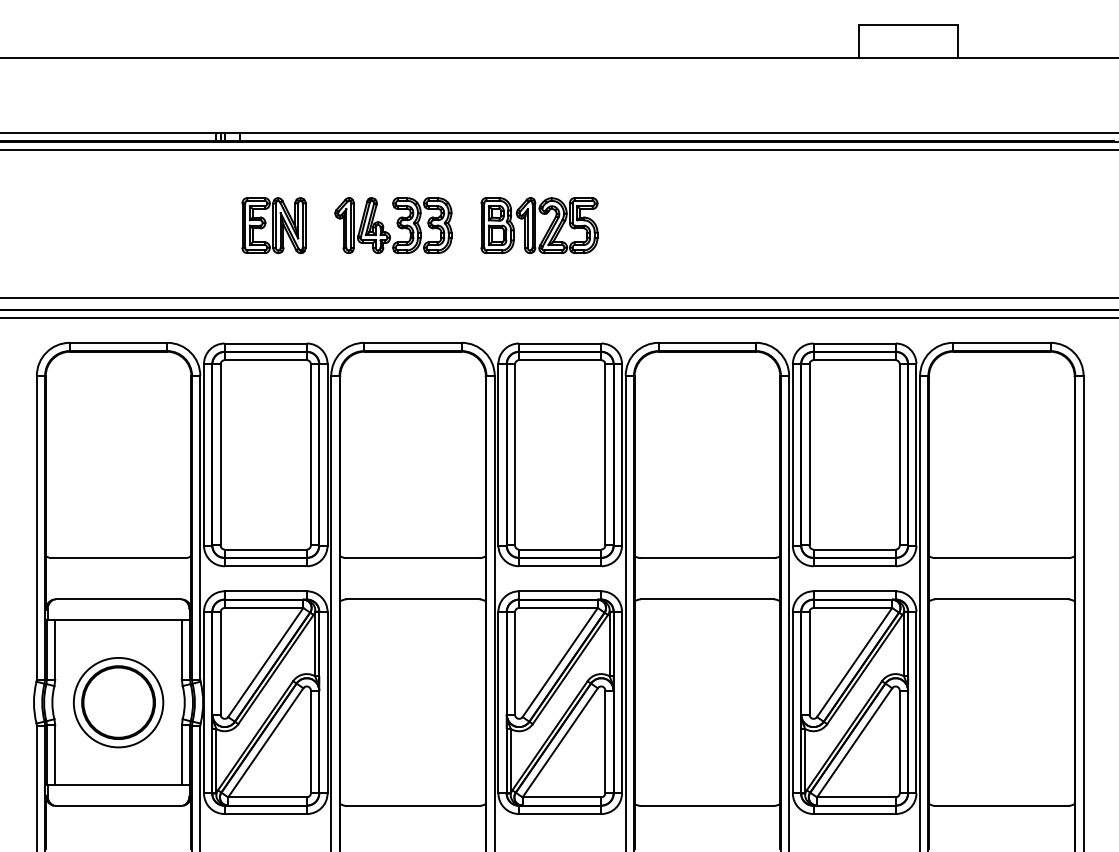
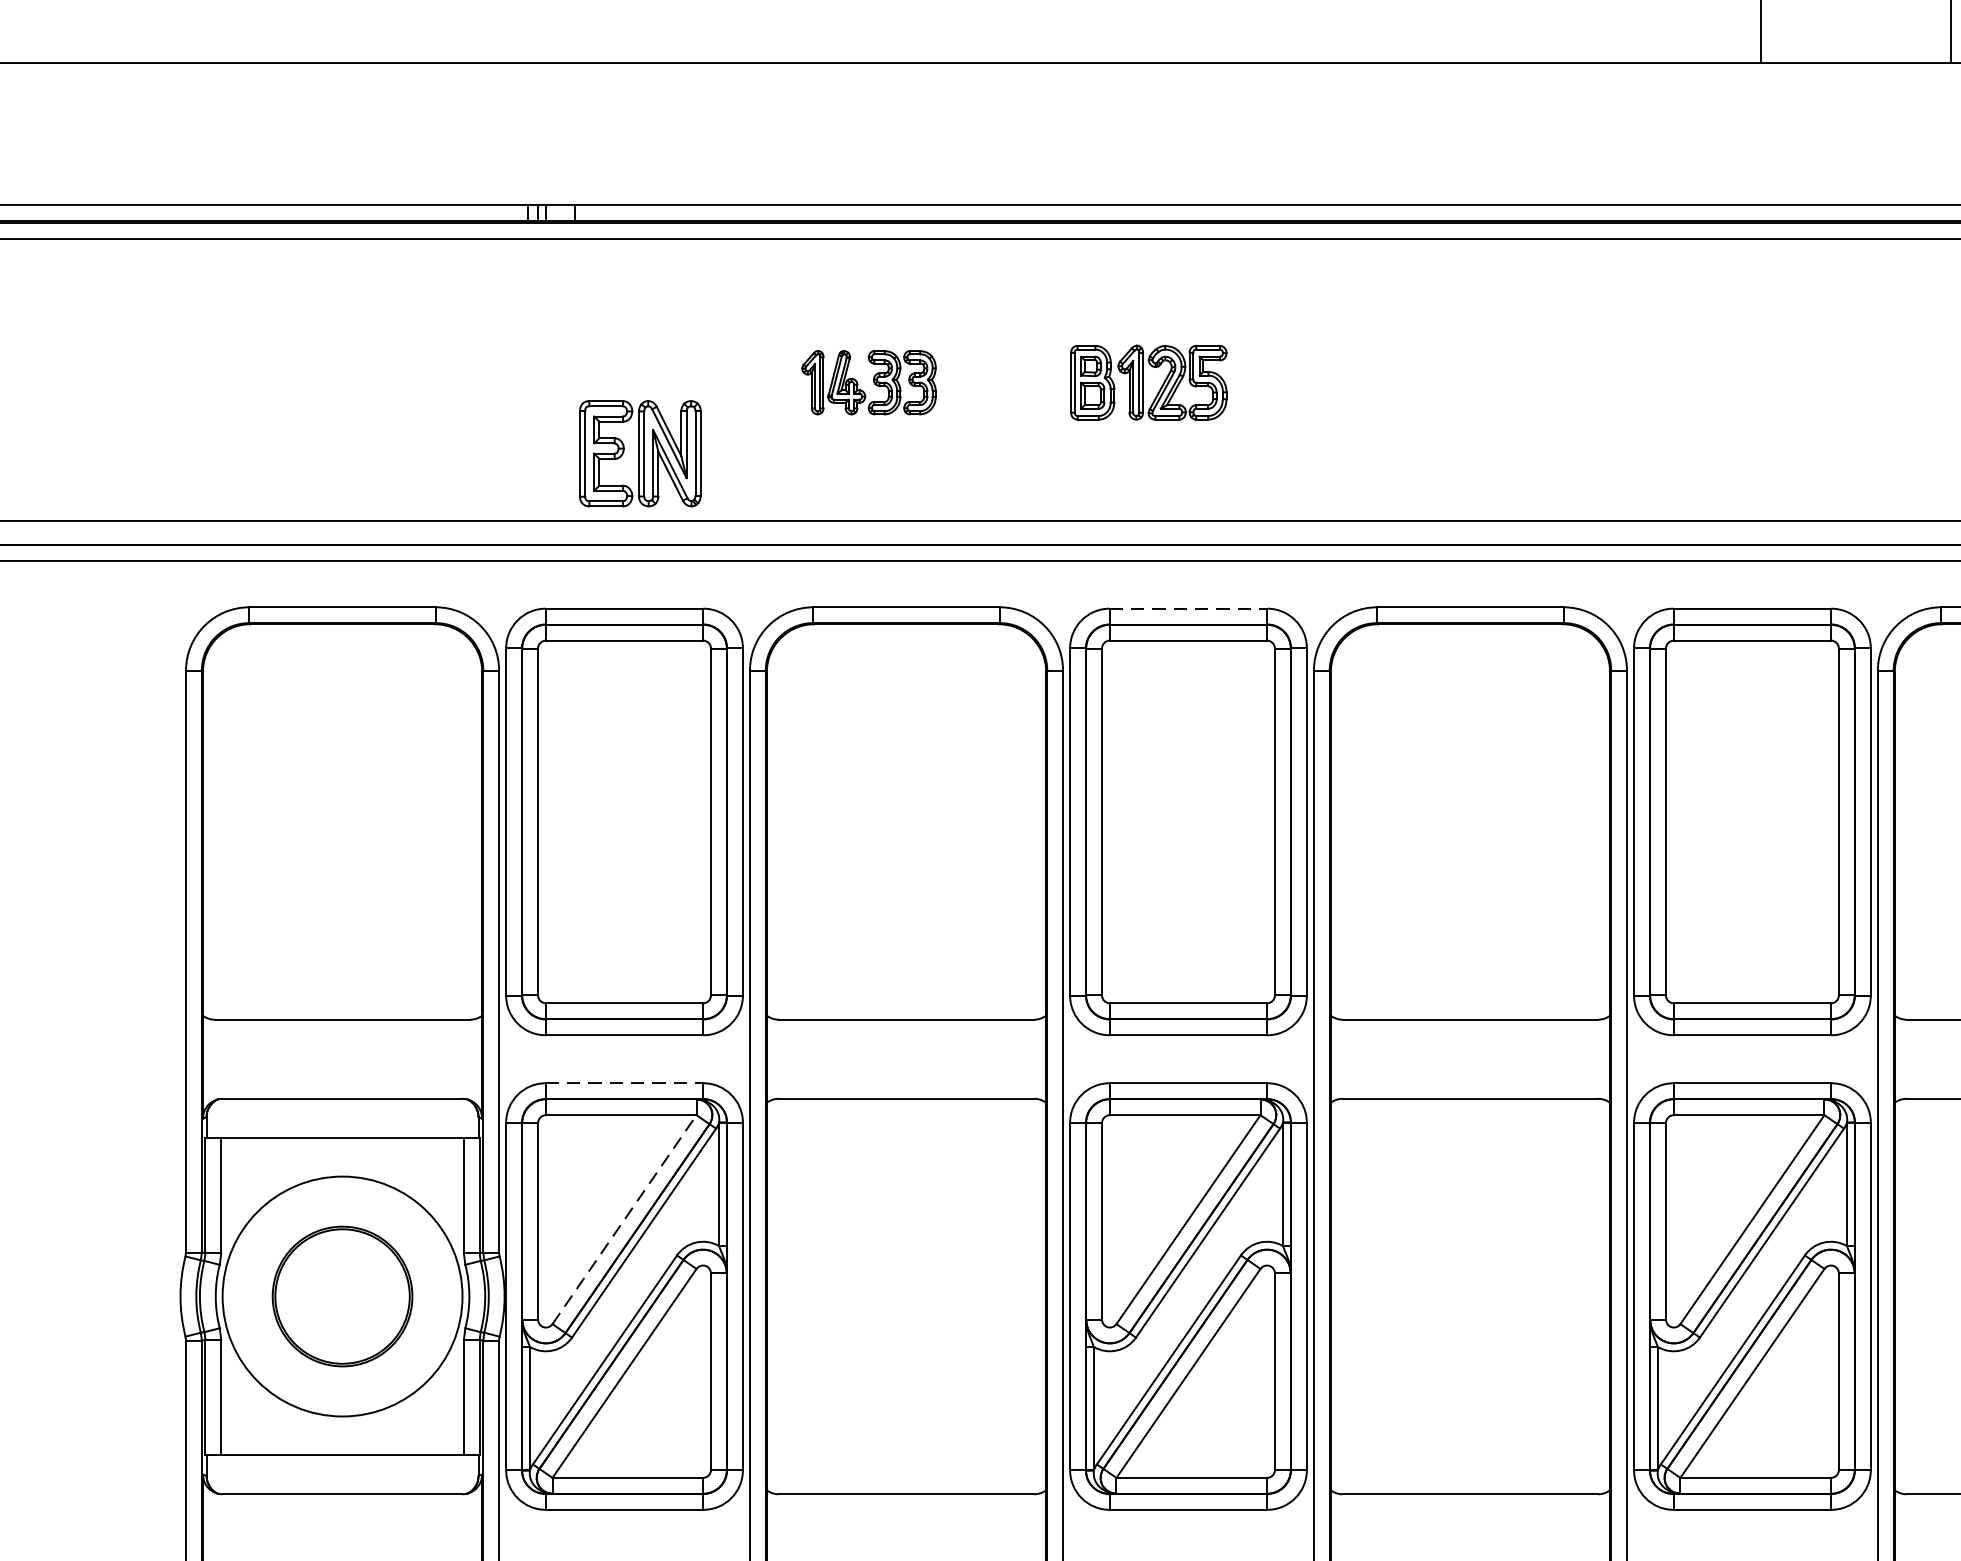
part: (273, 225) -> (639, 453), moved
part: (393, 225) -> (869, 382), size x0.6
part: (539, 225) -> (1148, 382), size x0.7
line: (560, 343) -> (1189, 608), solid -> dashed
line: (266, 591) -> (625, 1083), solid -> dashed
line: (266, 662) -> (625, 1219), solid -> dashed
circle: (118, 702) -> (342, 1296), size x1.4

